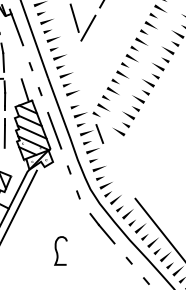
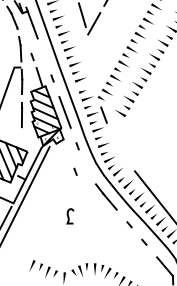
line: (30, 66) -> (32, 56), moved
line: (78, 194) -> (75, 171), moved
part: (60, 251) -> (70, 216), size x0.6

